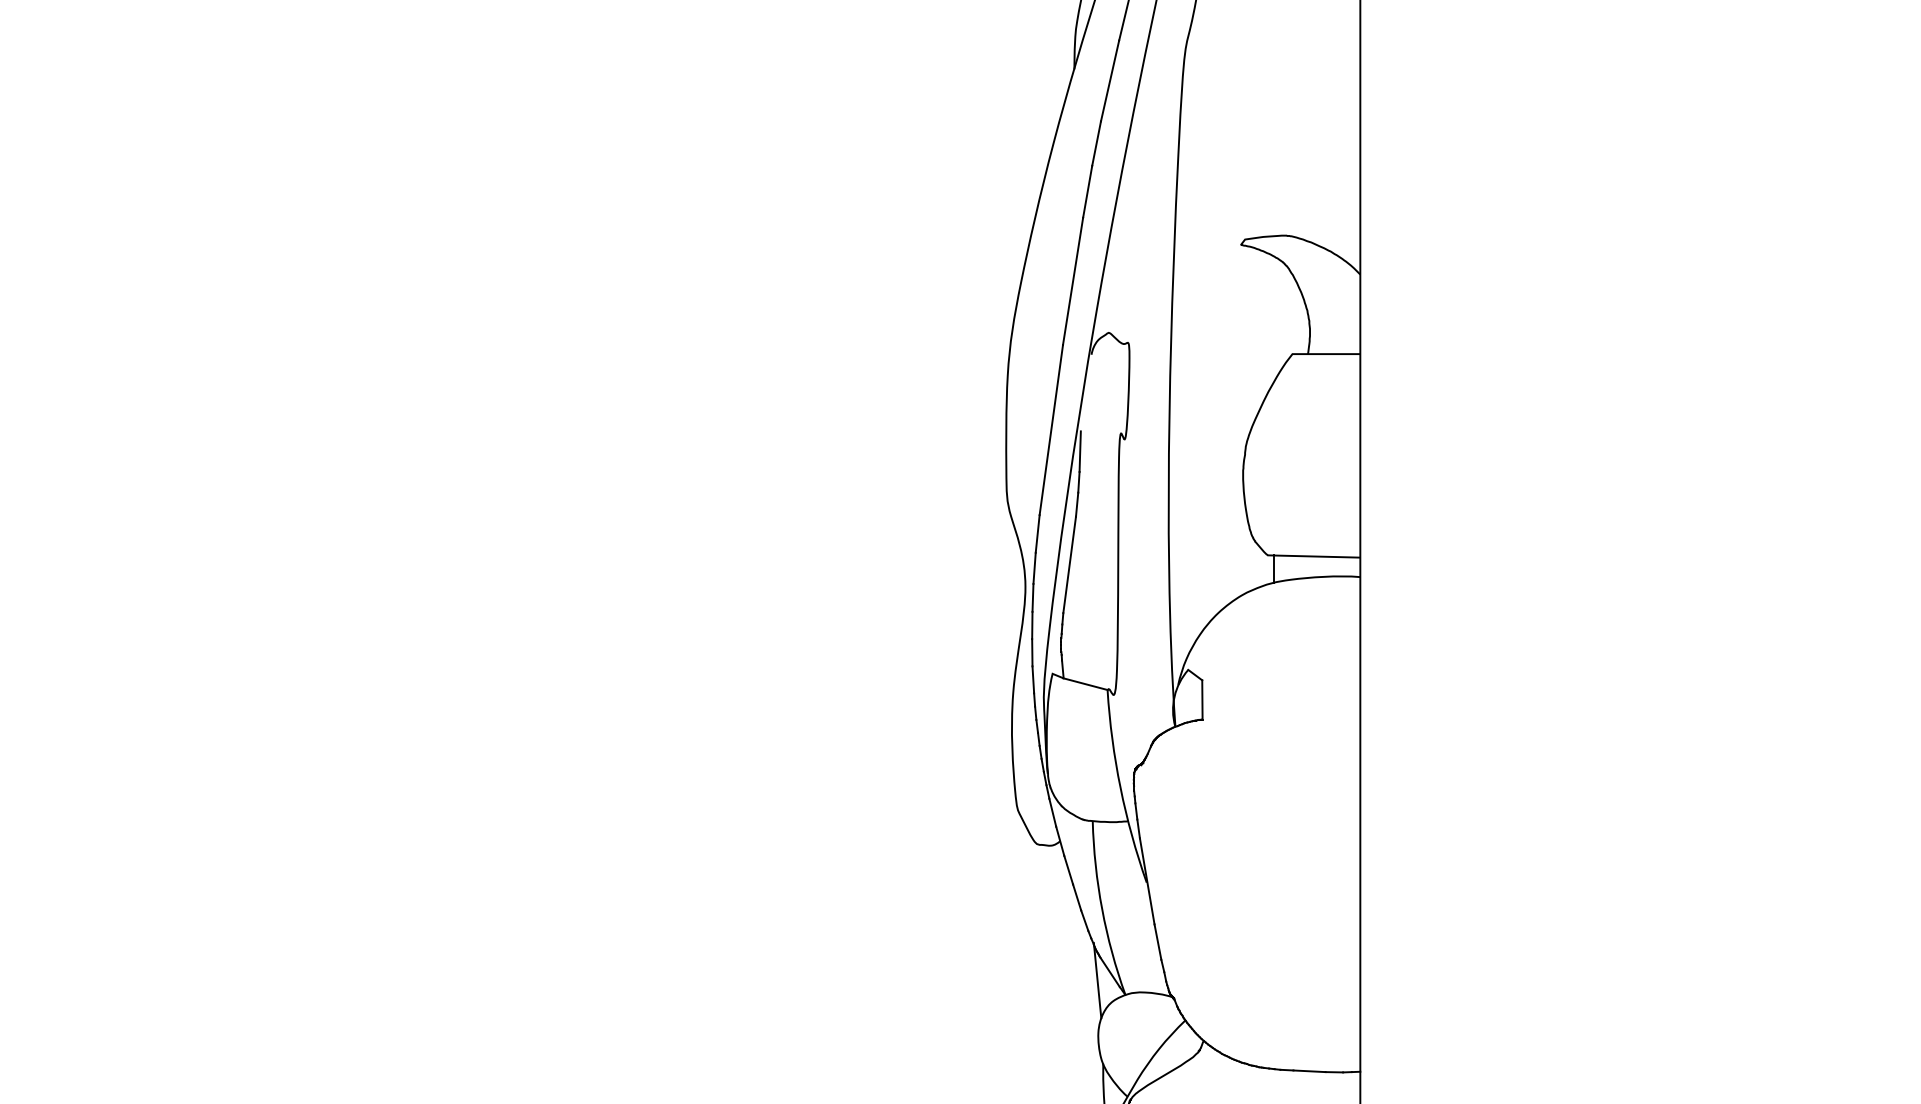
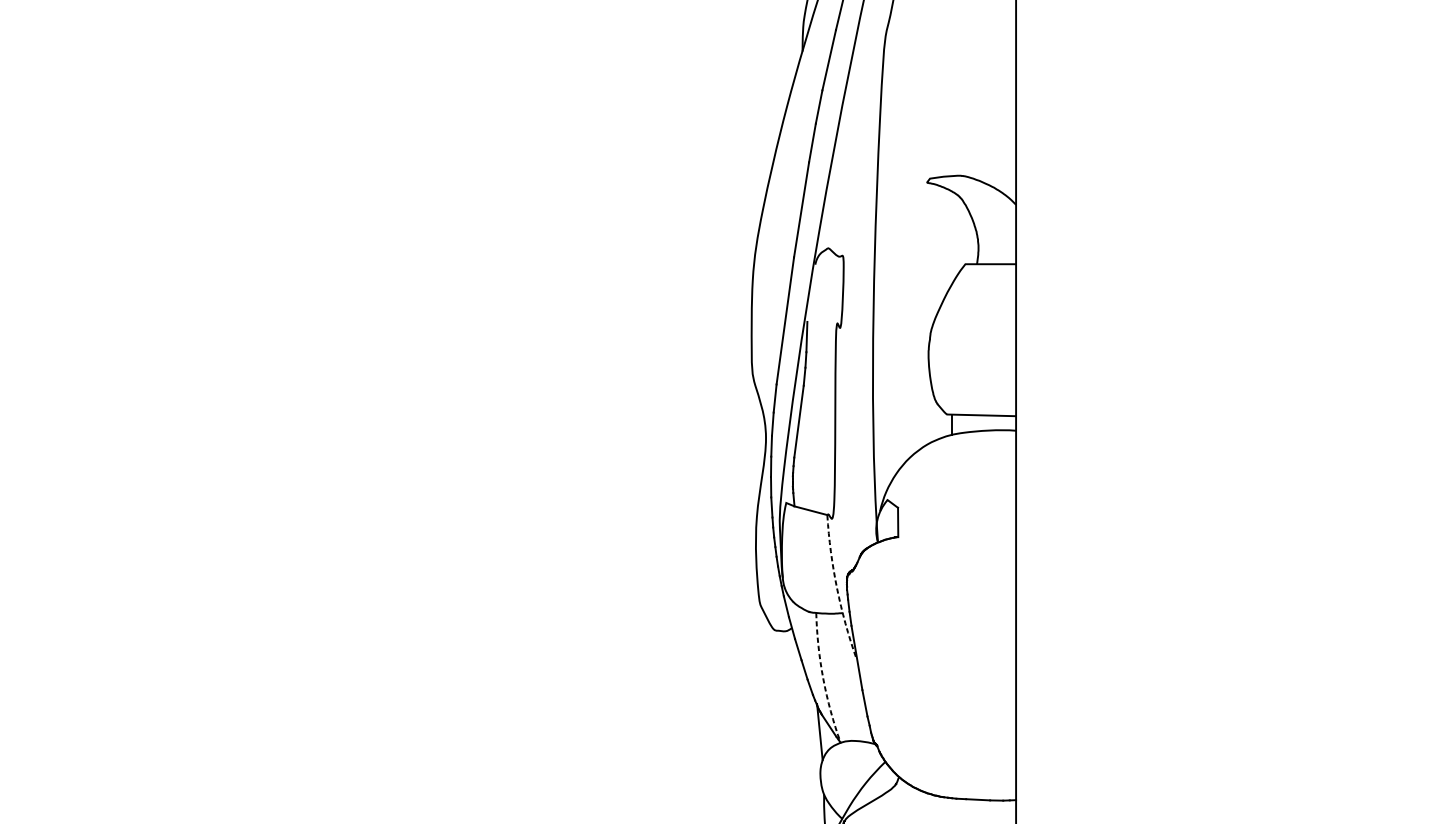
arc: (1120, 787) -> (836, 587), solid -> dashed
arc: (1102, 909) -> (823, 678), solid -> dashed

